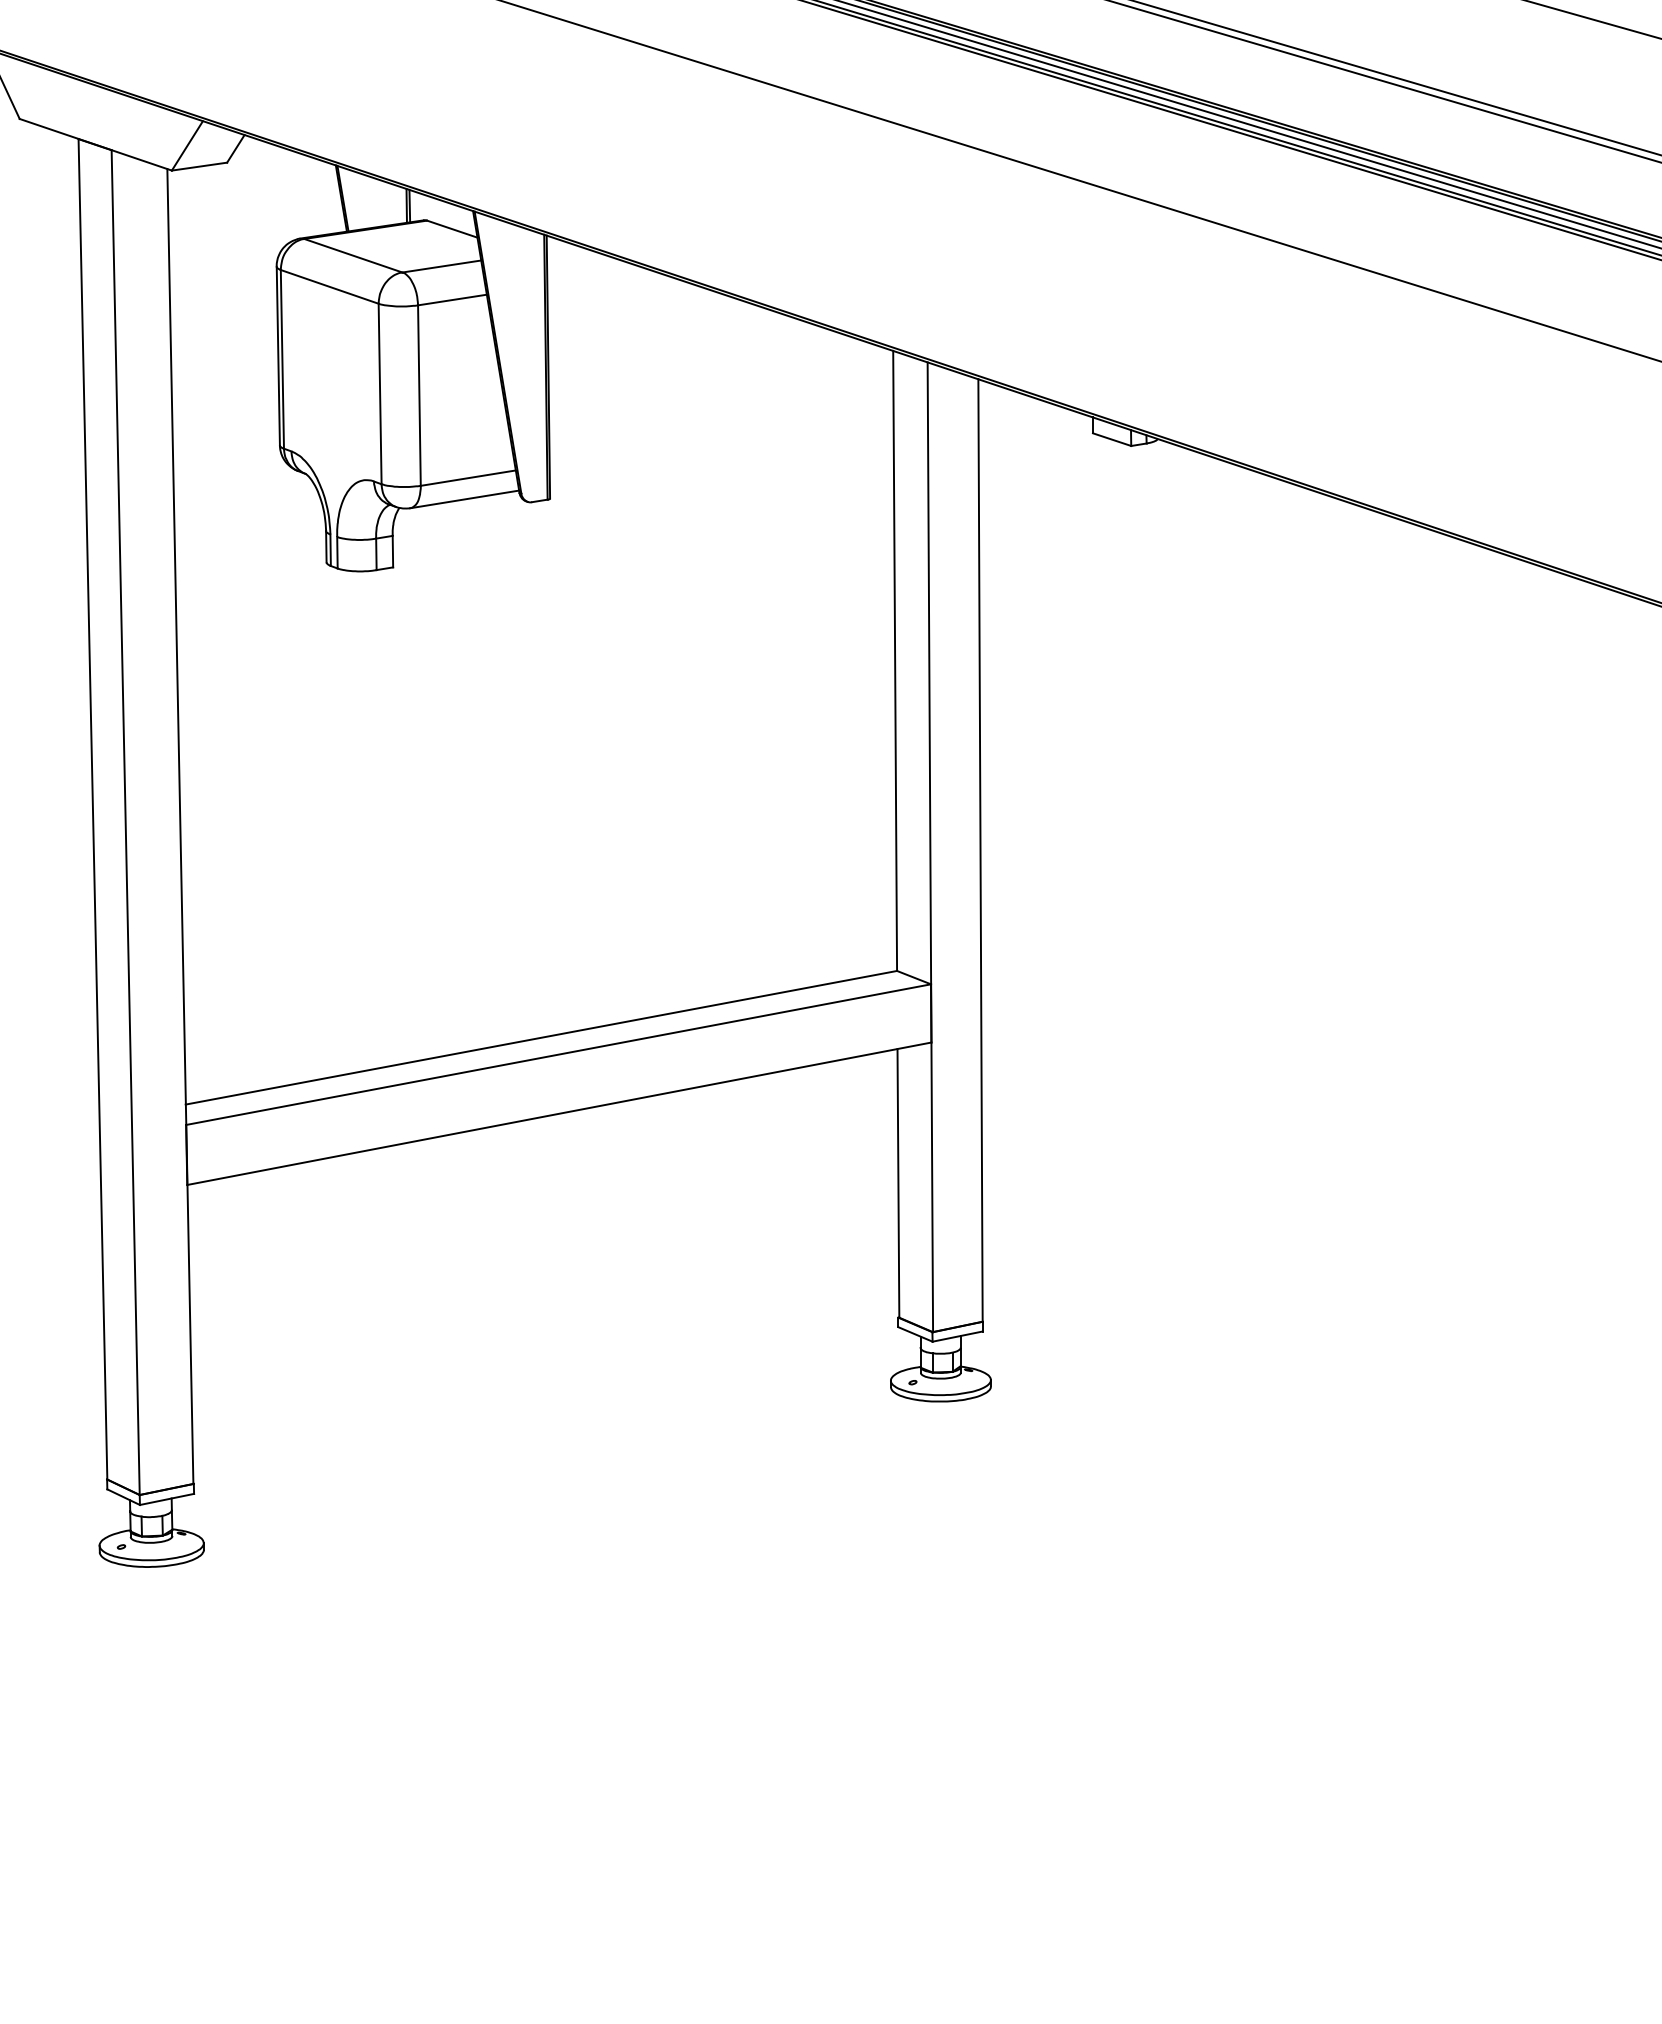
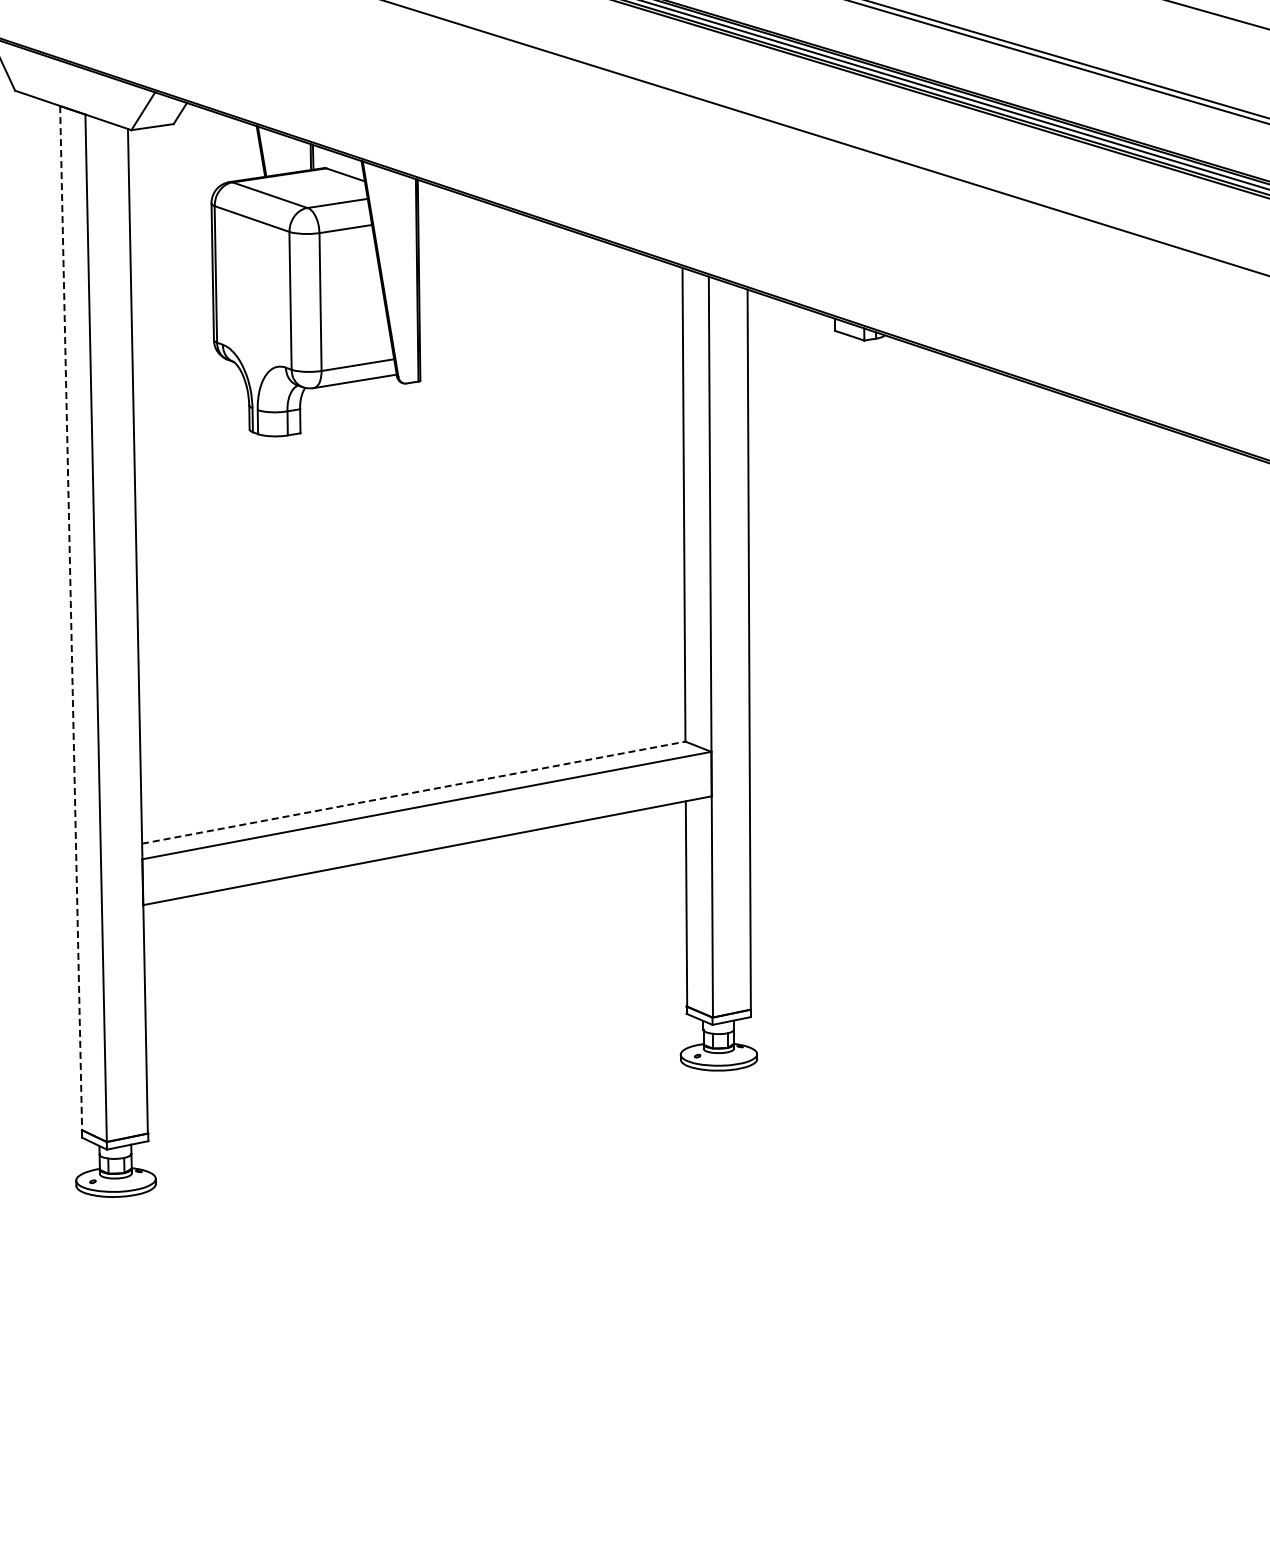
line: (93, 809) -> (71, 618), solid -> dashed
line: (542, 1037) -> (414, 792), solid -> dashed

